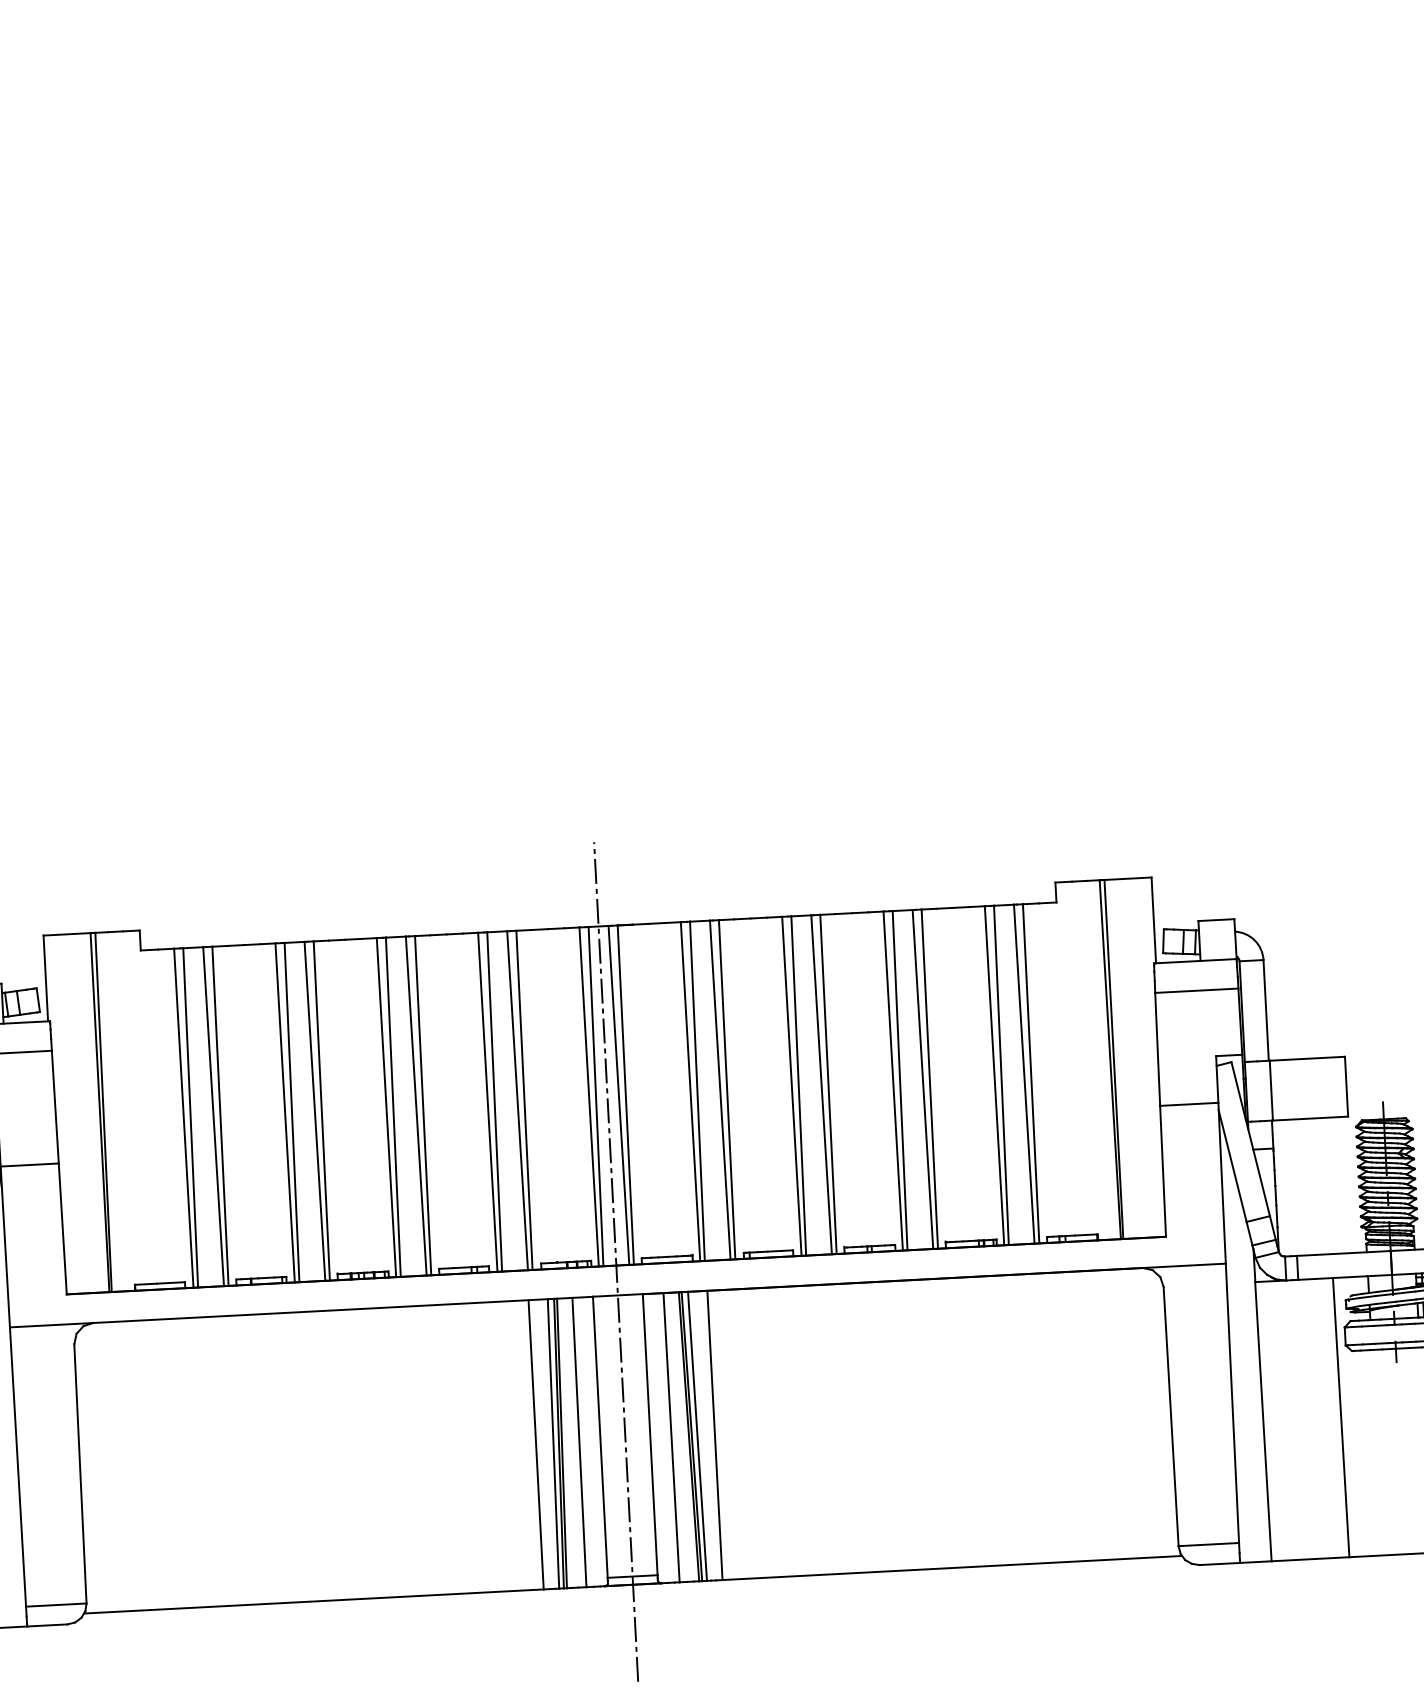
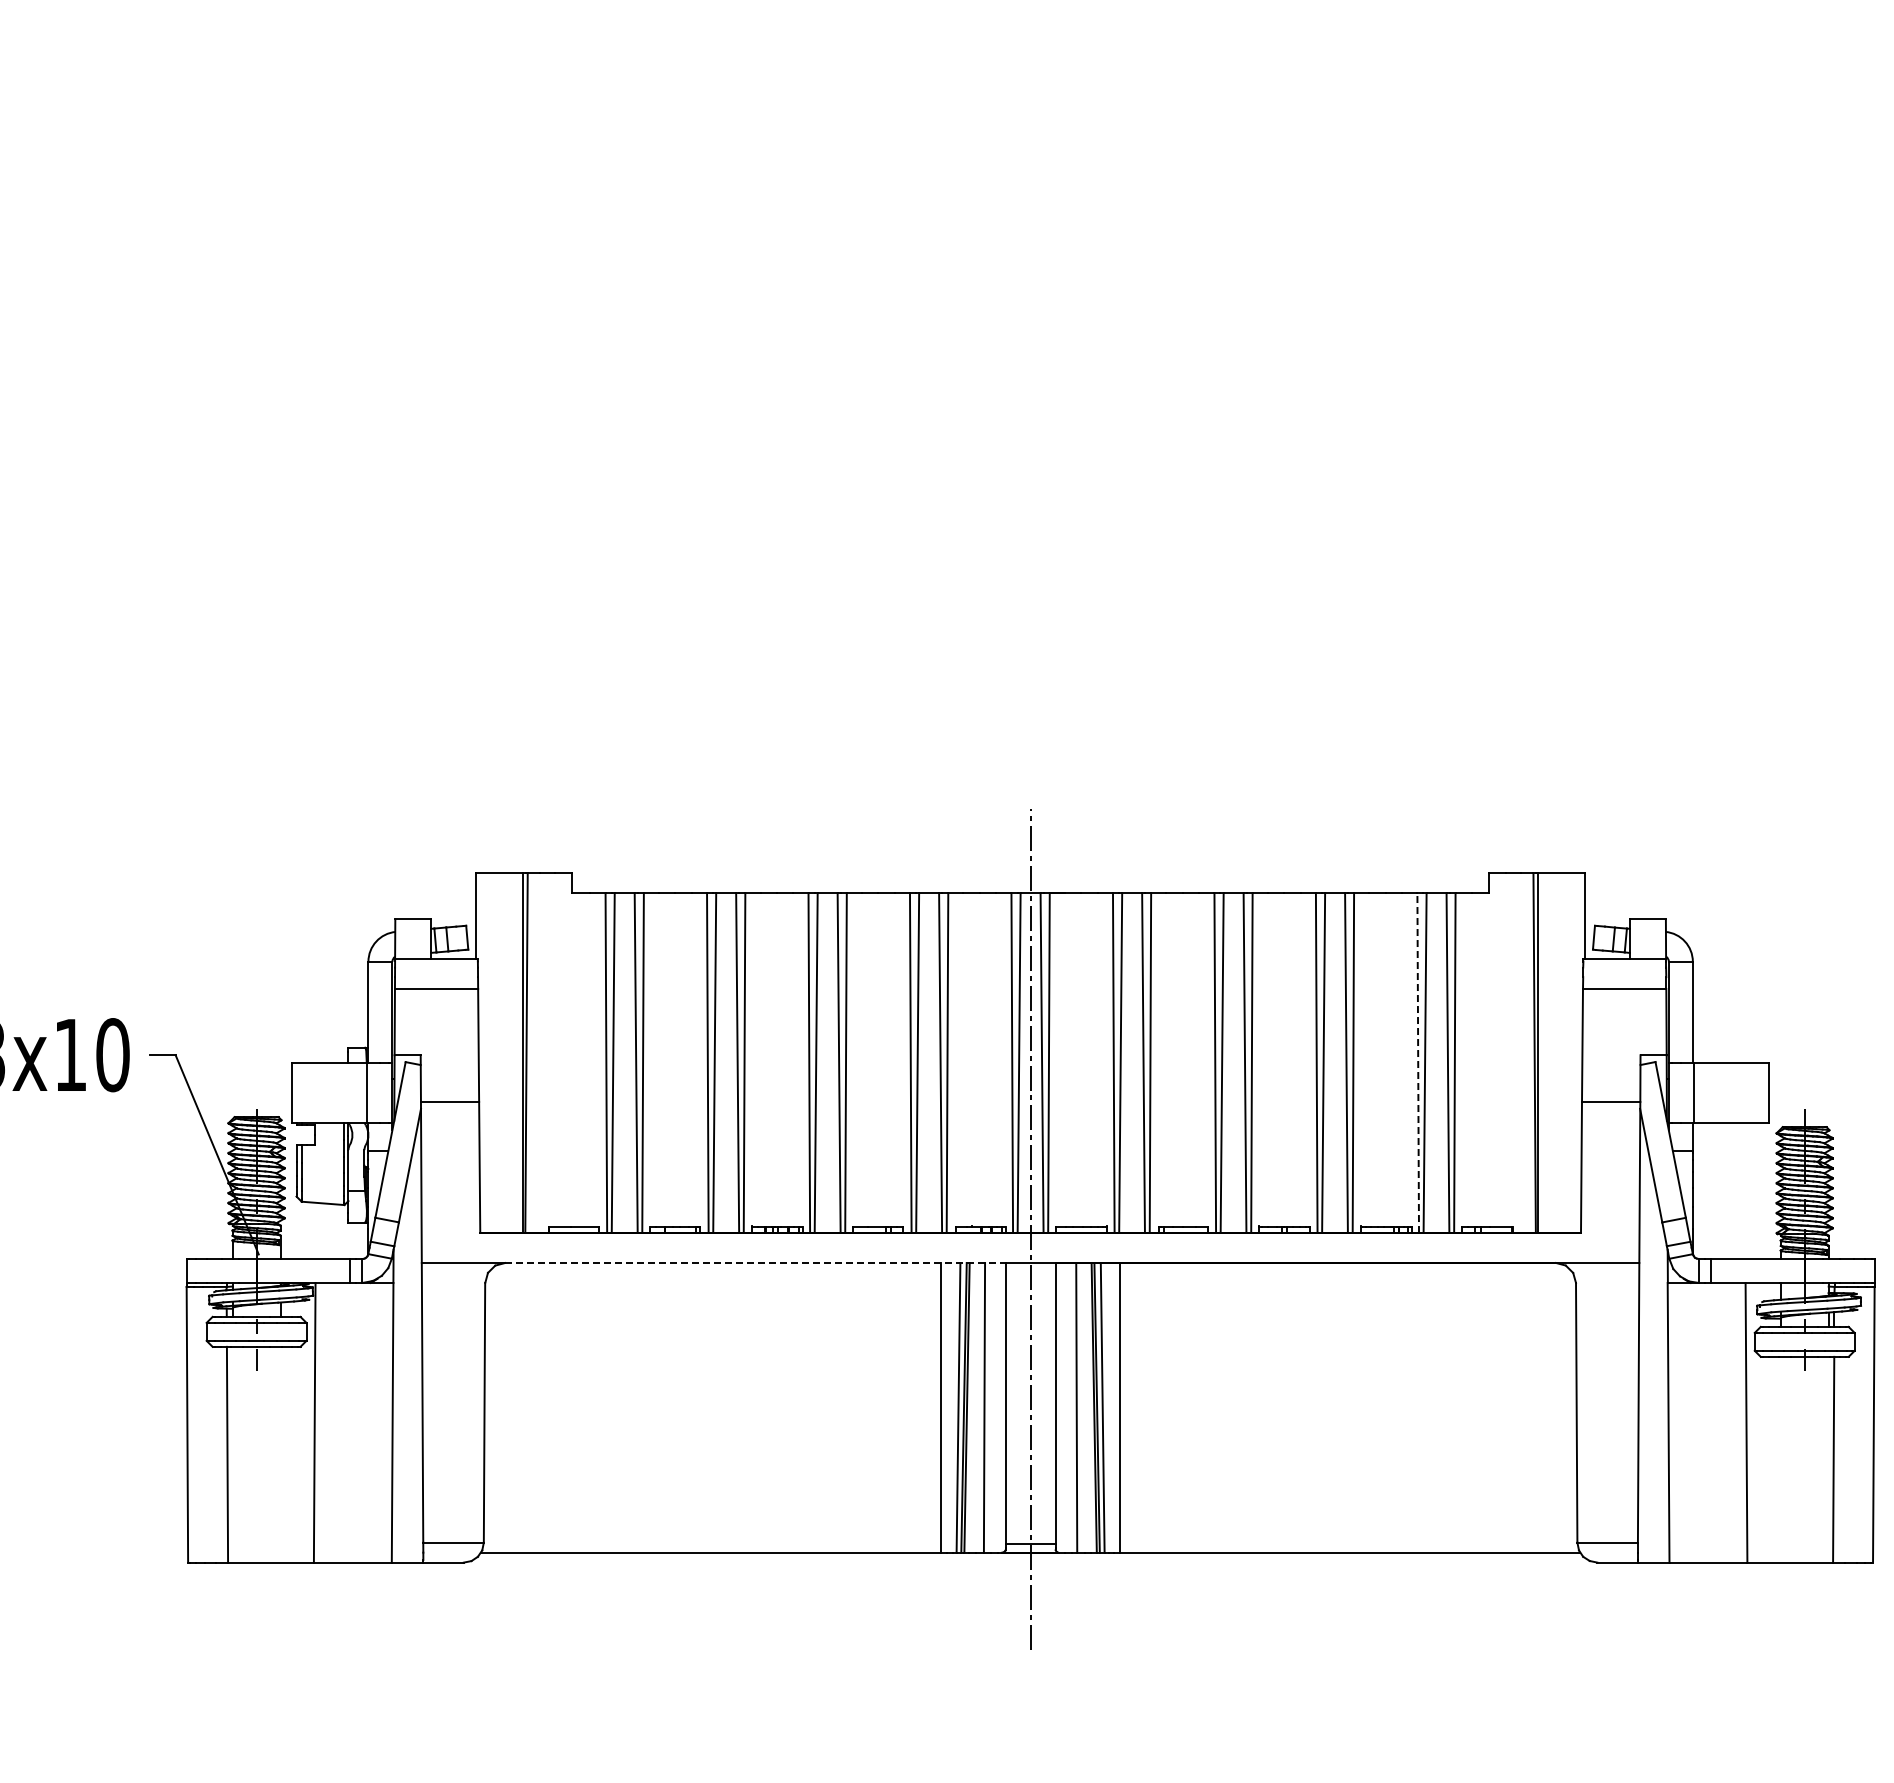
line: (994, 1076) -> (1418, 1063), solid -> dashed
line: (343, 1309) -> (755, 1262), solid -> dashed

